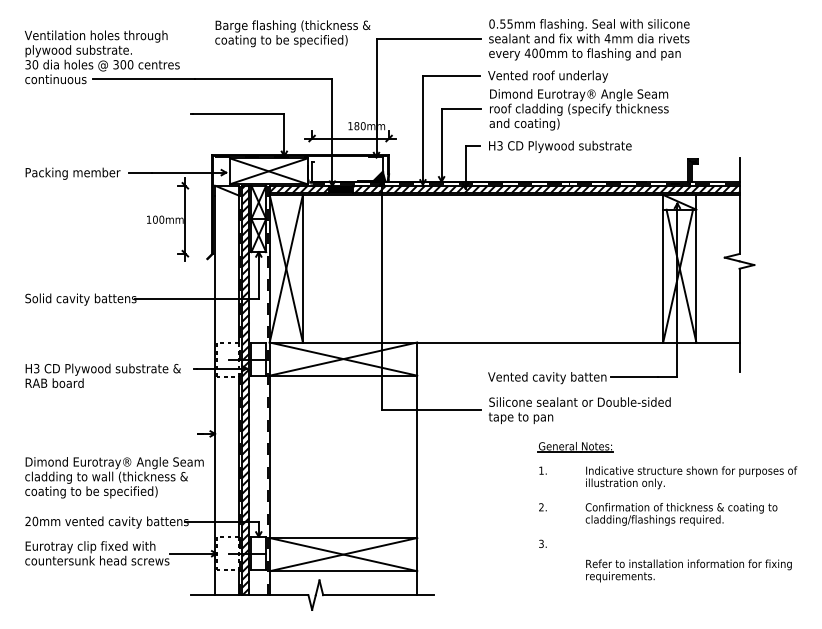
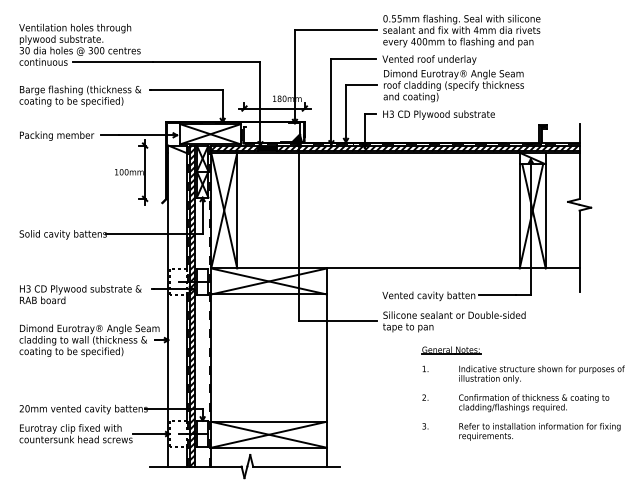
text: (292, 33) -> (80, 95), moved
text: (114, 477) -> (89, 340), moved
text: (688, 570) -> (539, 431), moved

